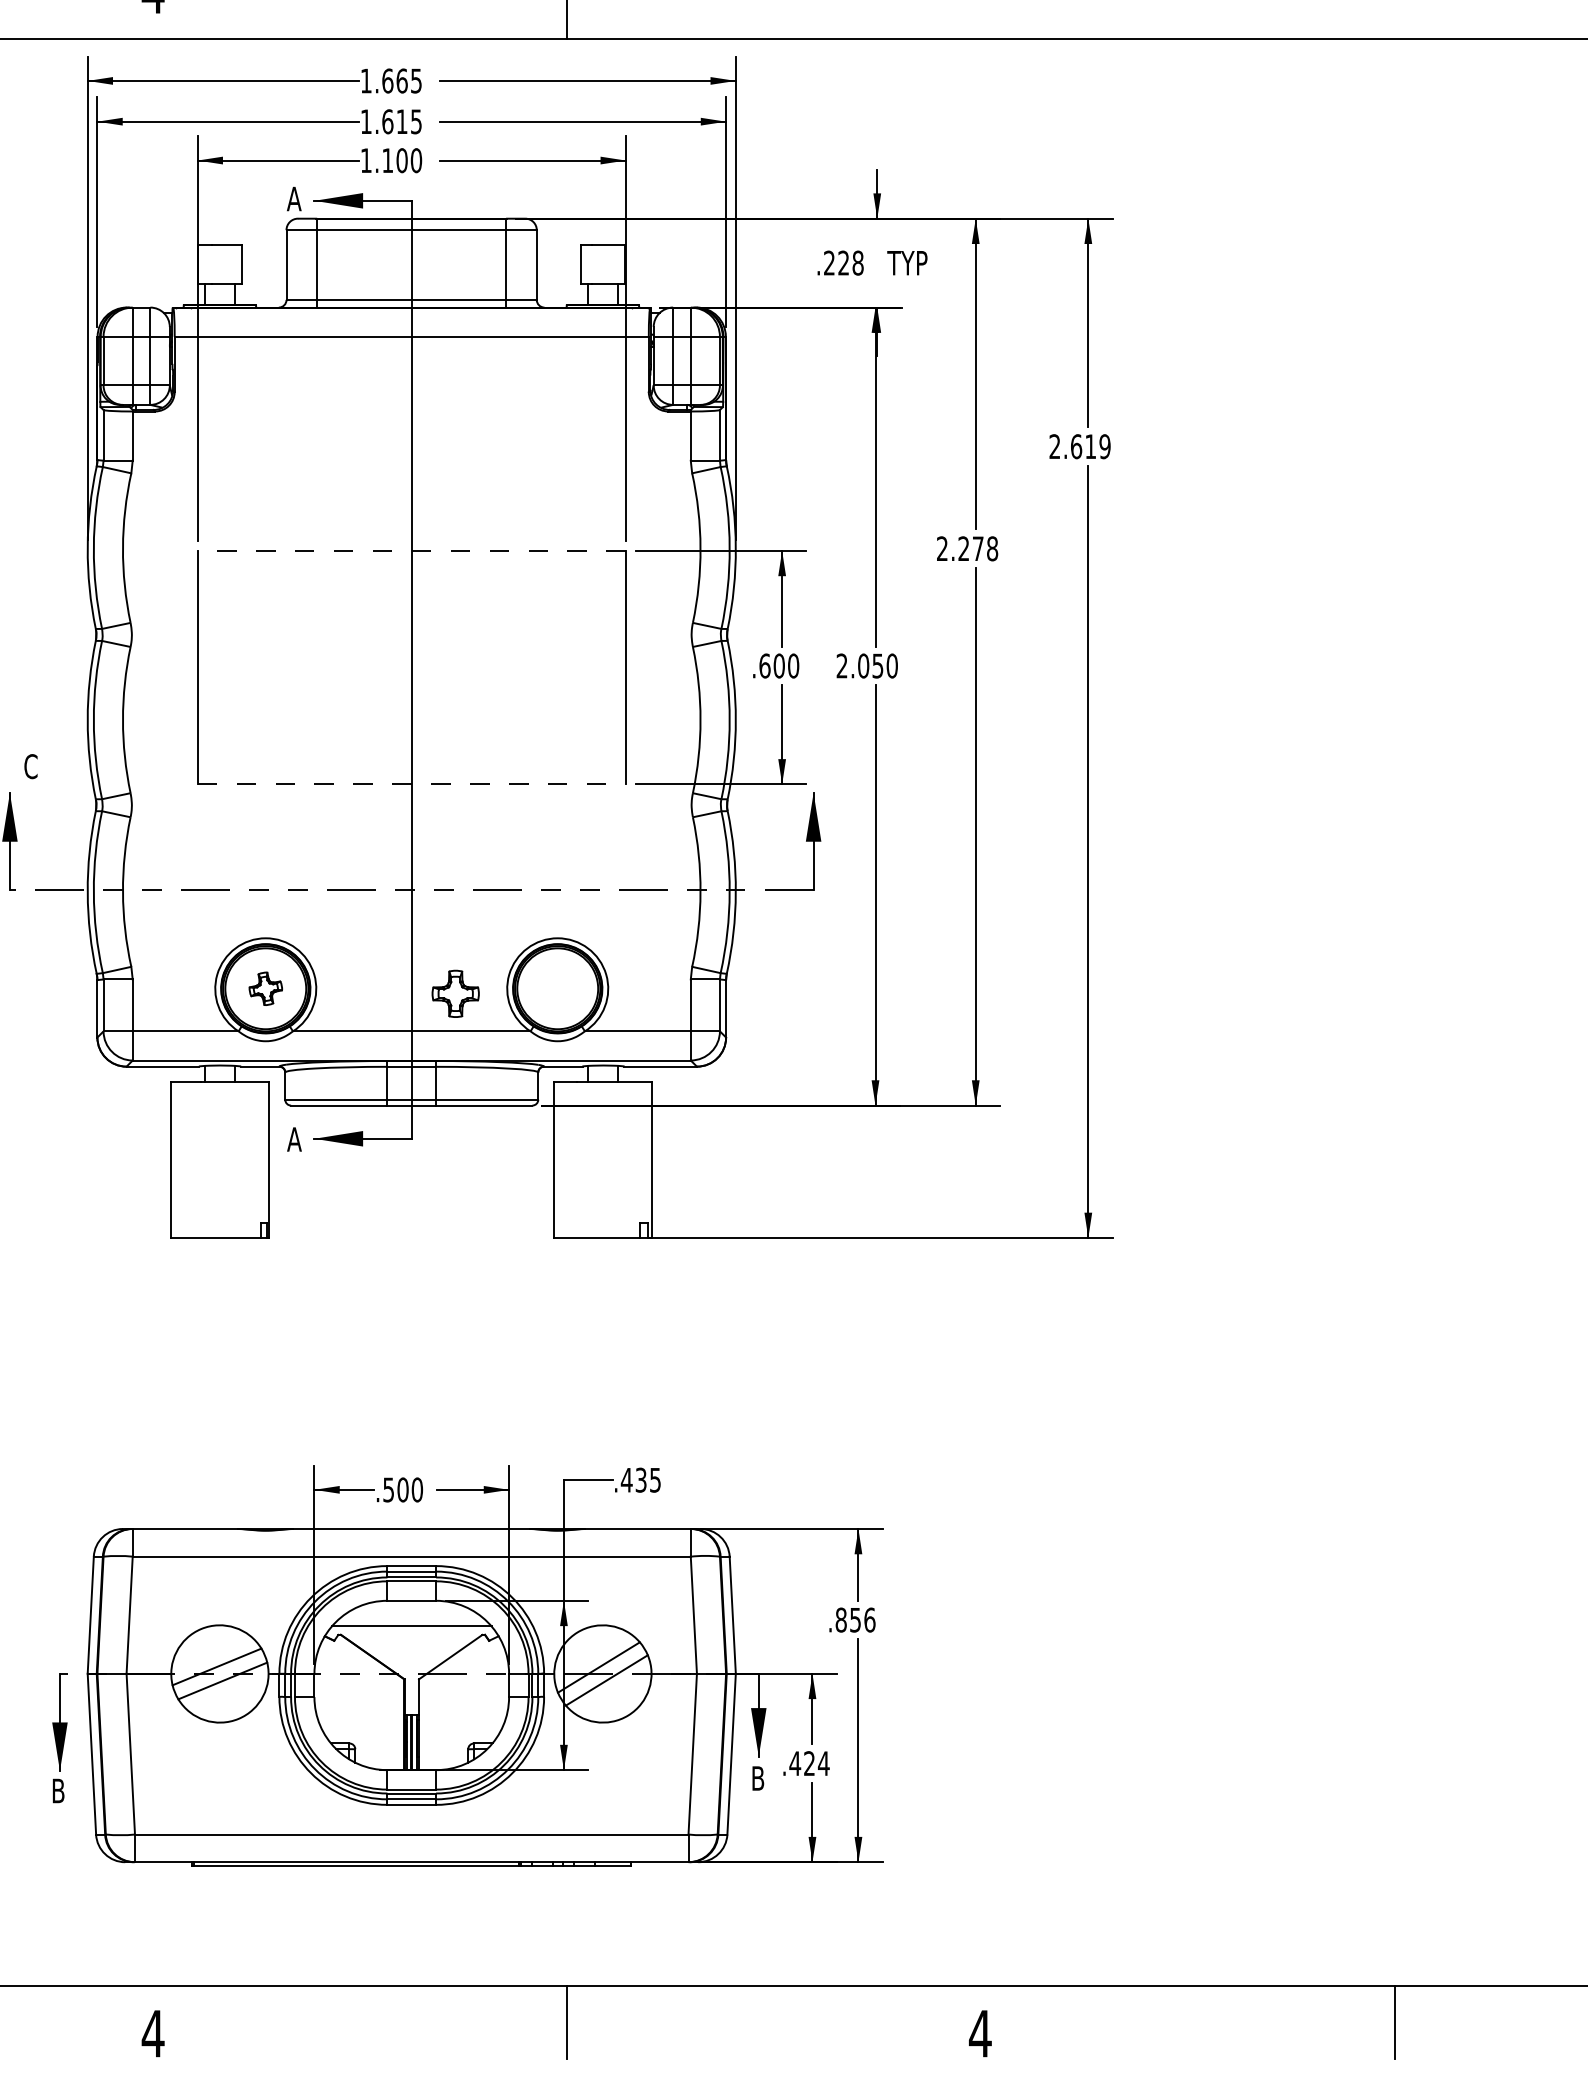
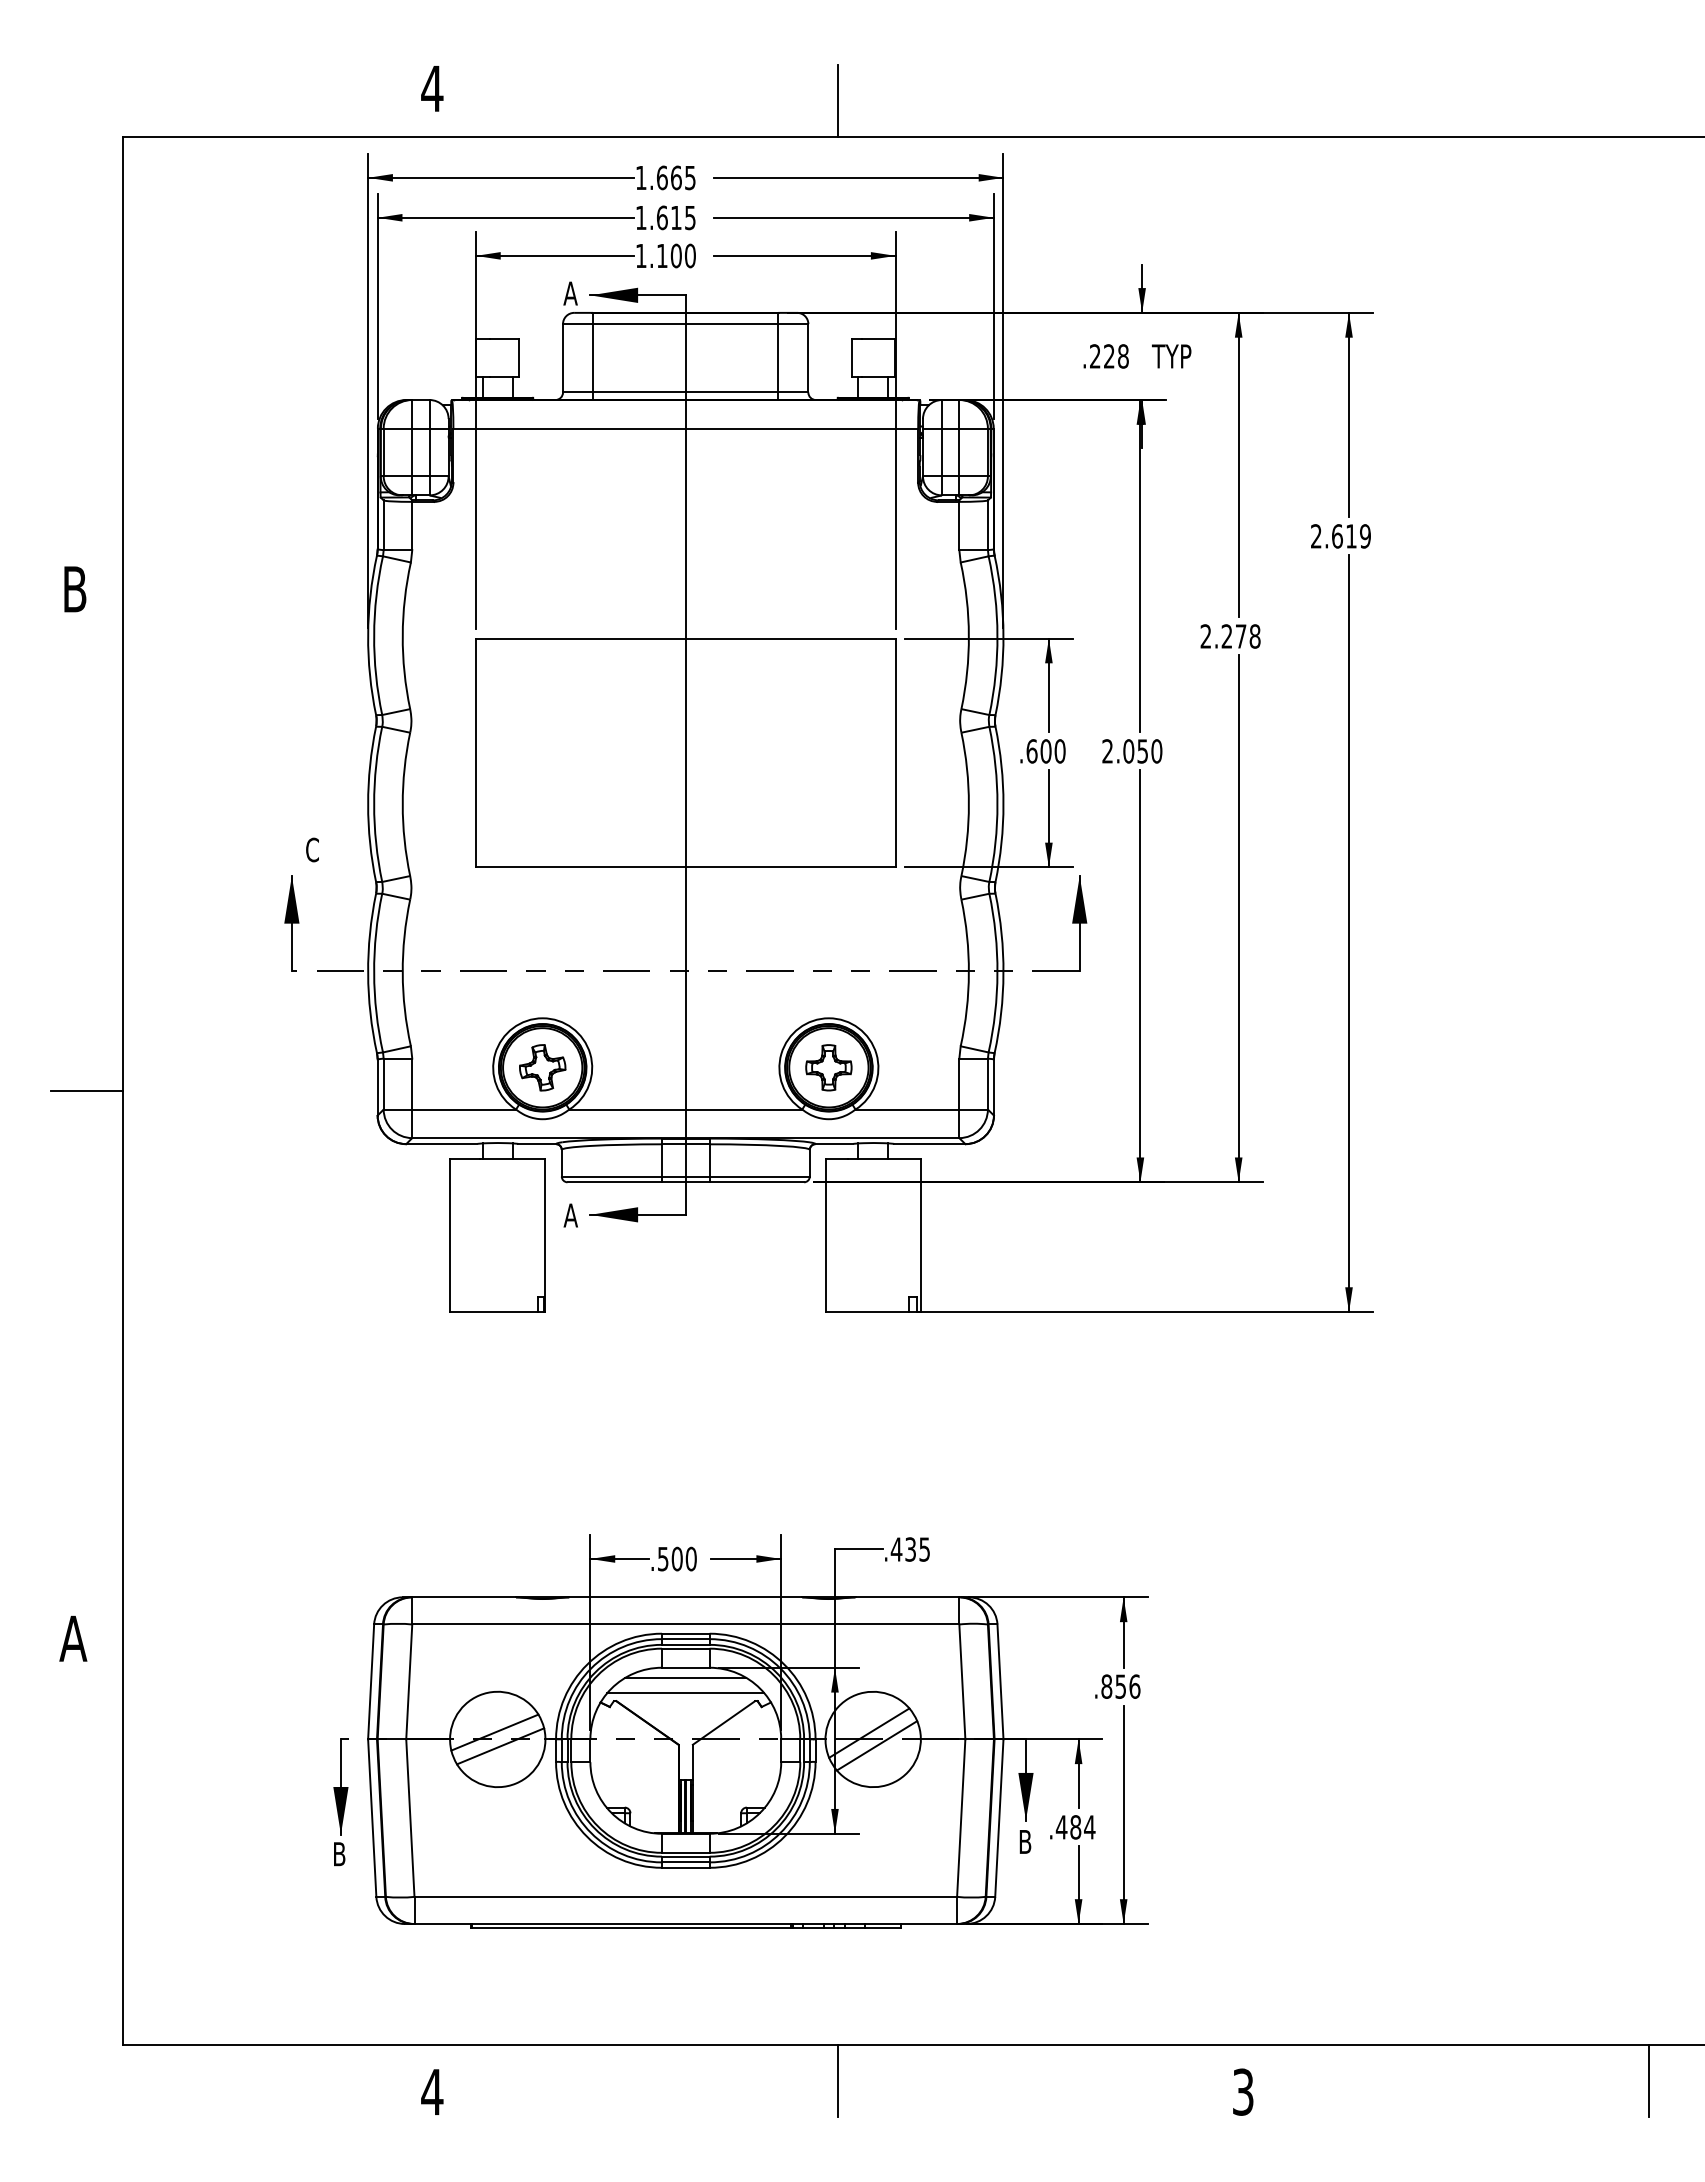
line: (411, 550) -> (685, 638), dashed -> solid
line: (411, 784) -> (685, 867), dashed -> solid
part: (265, 988) -> (542, 1067), size x1.43
part: (455, 993) -> (828, 1067), moved
line: (411, 1610) -> (685, 1677), added
text: (809, 1763) -> (1075, 1827), .424 -> .484
text: (980, 2033) -> (1243, 2091), 4 -> 3

